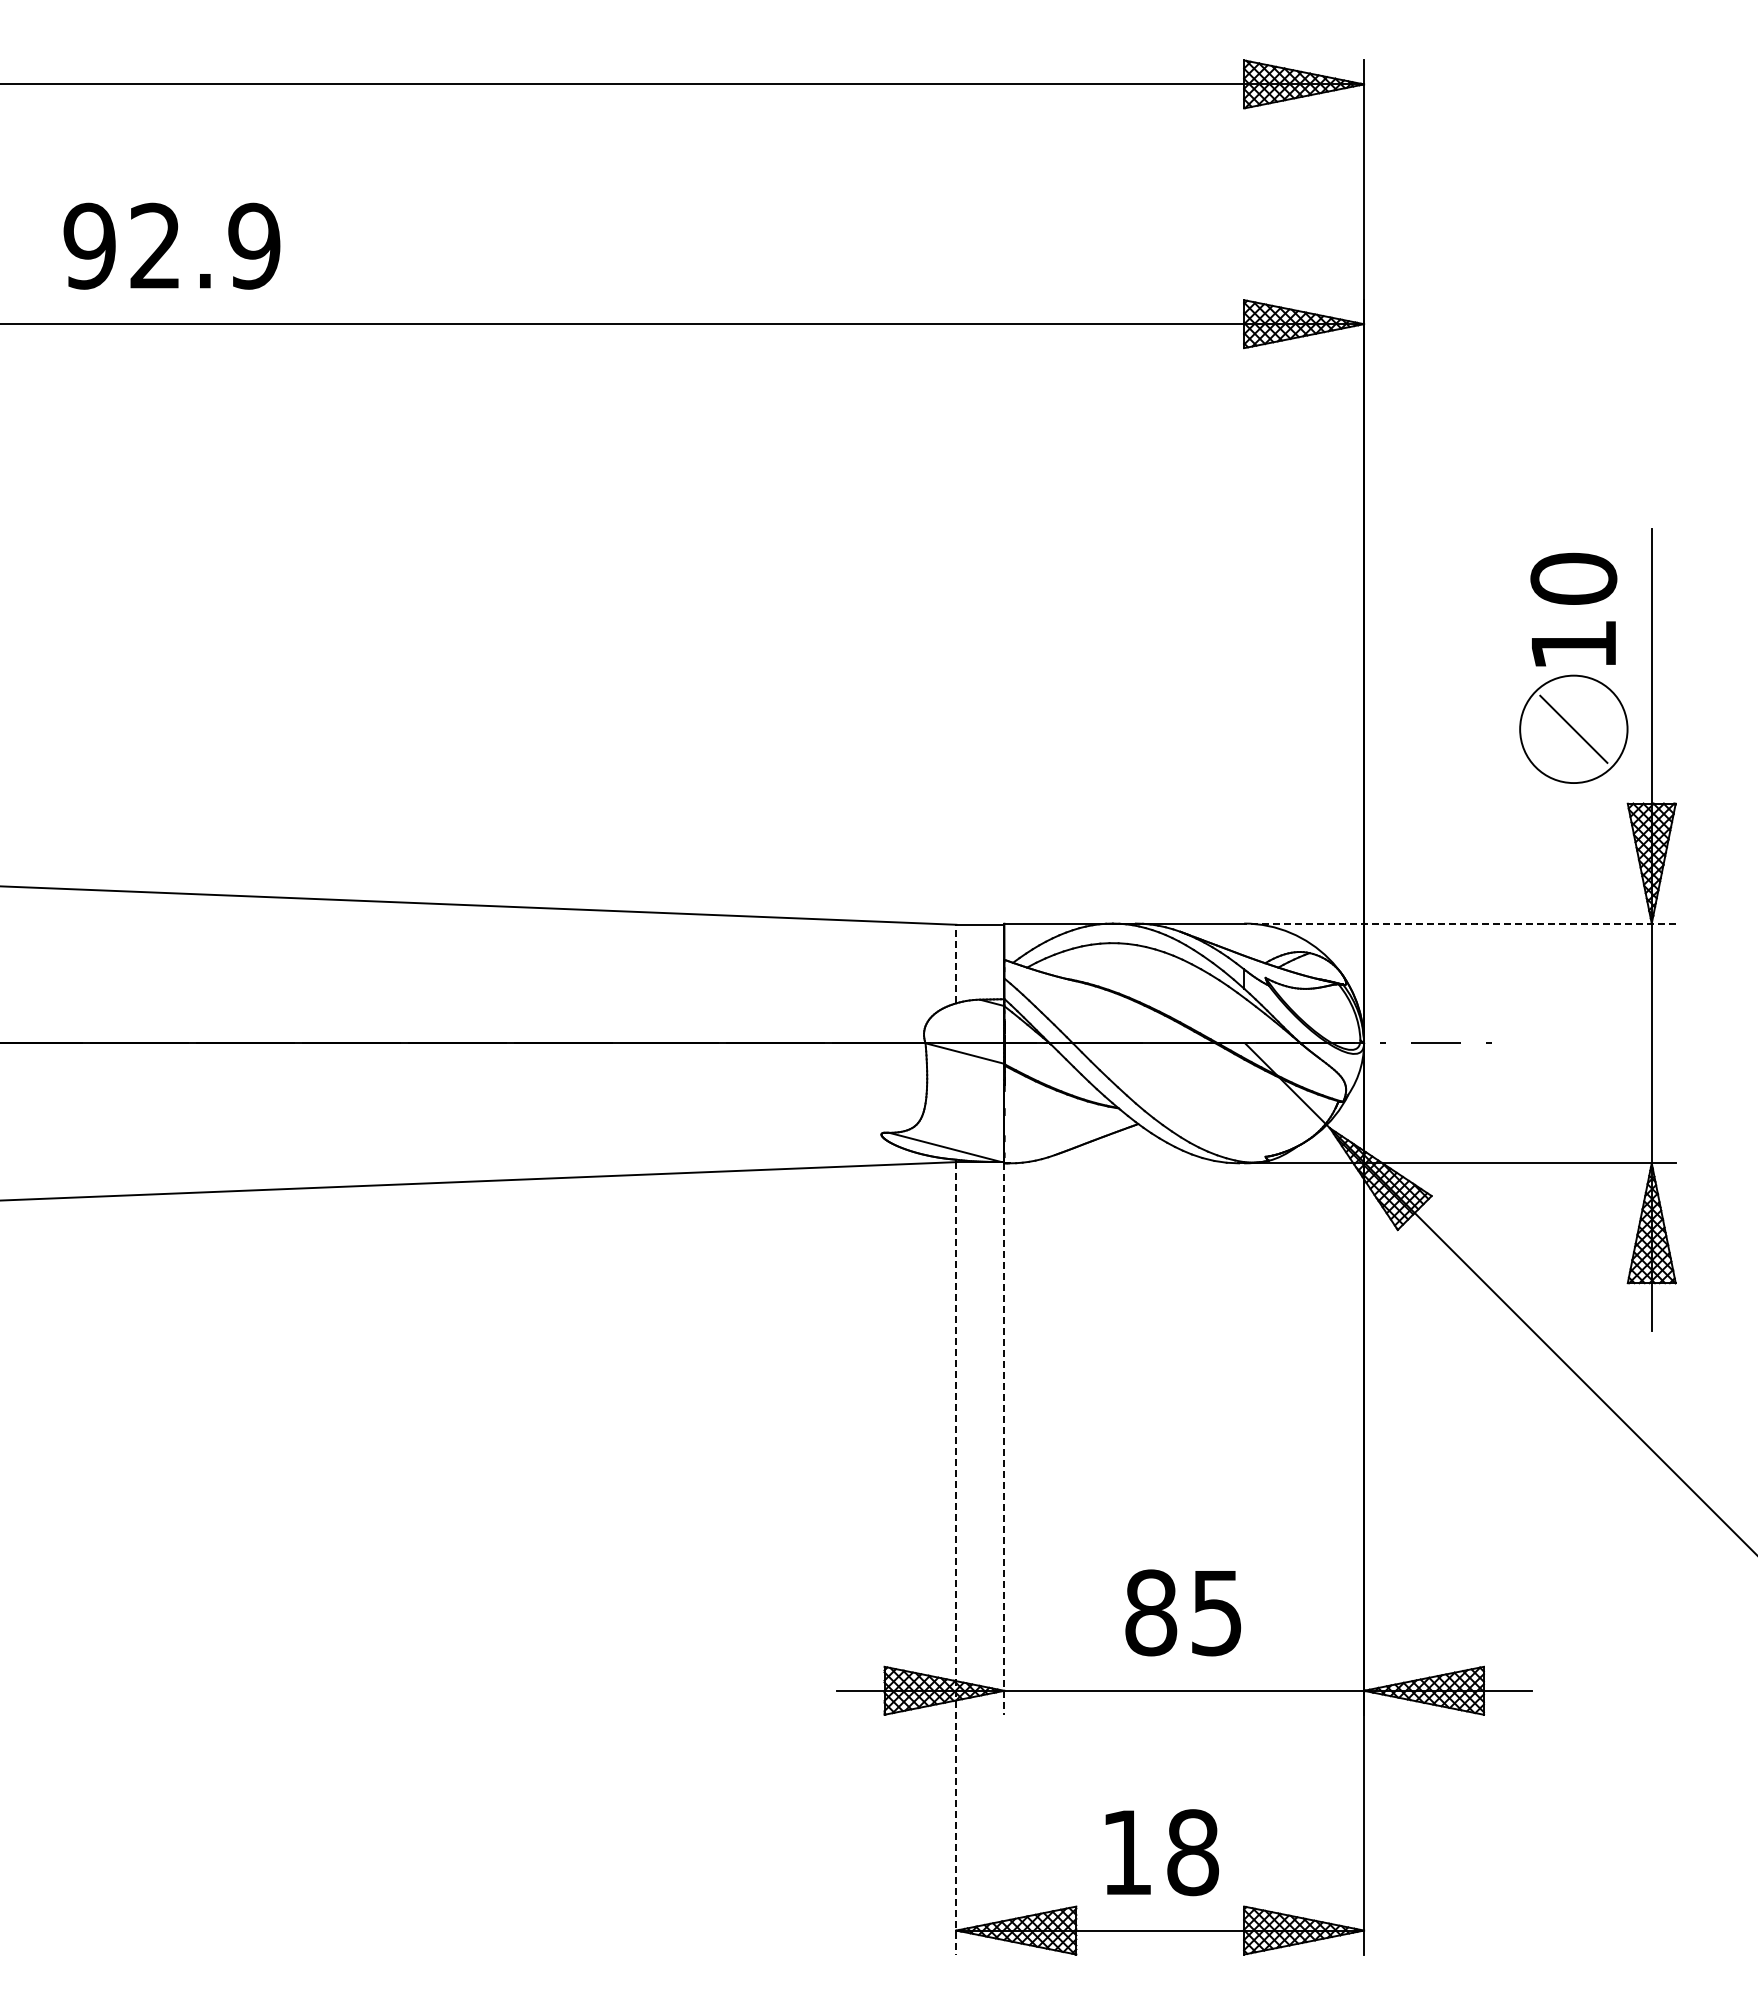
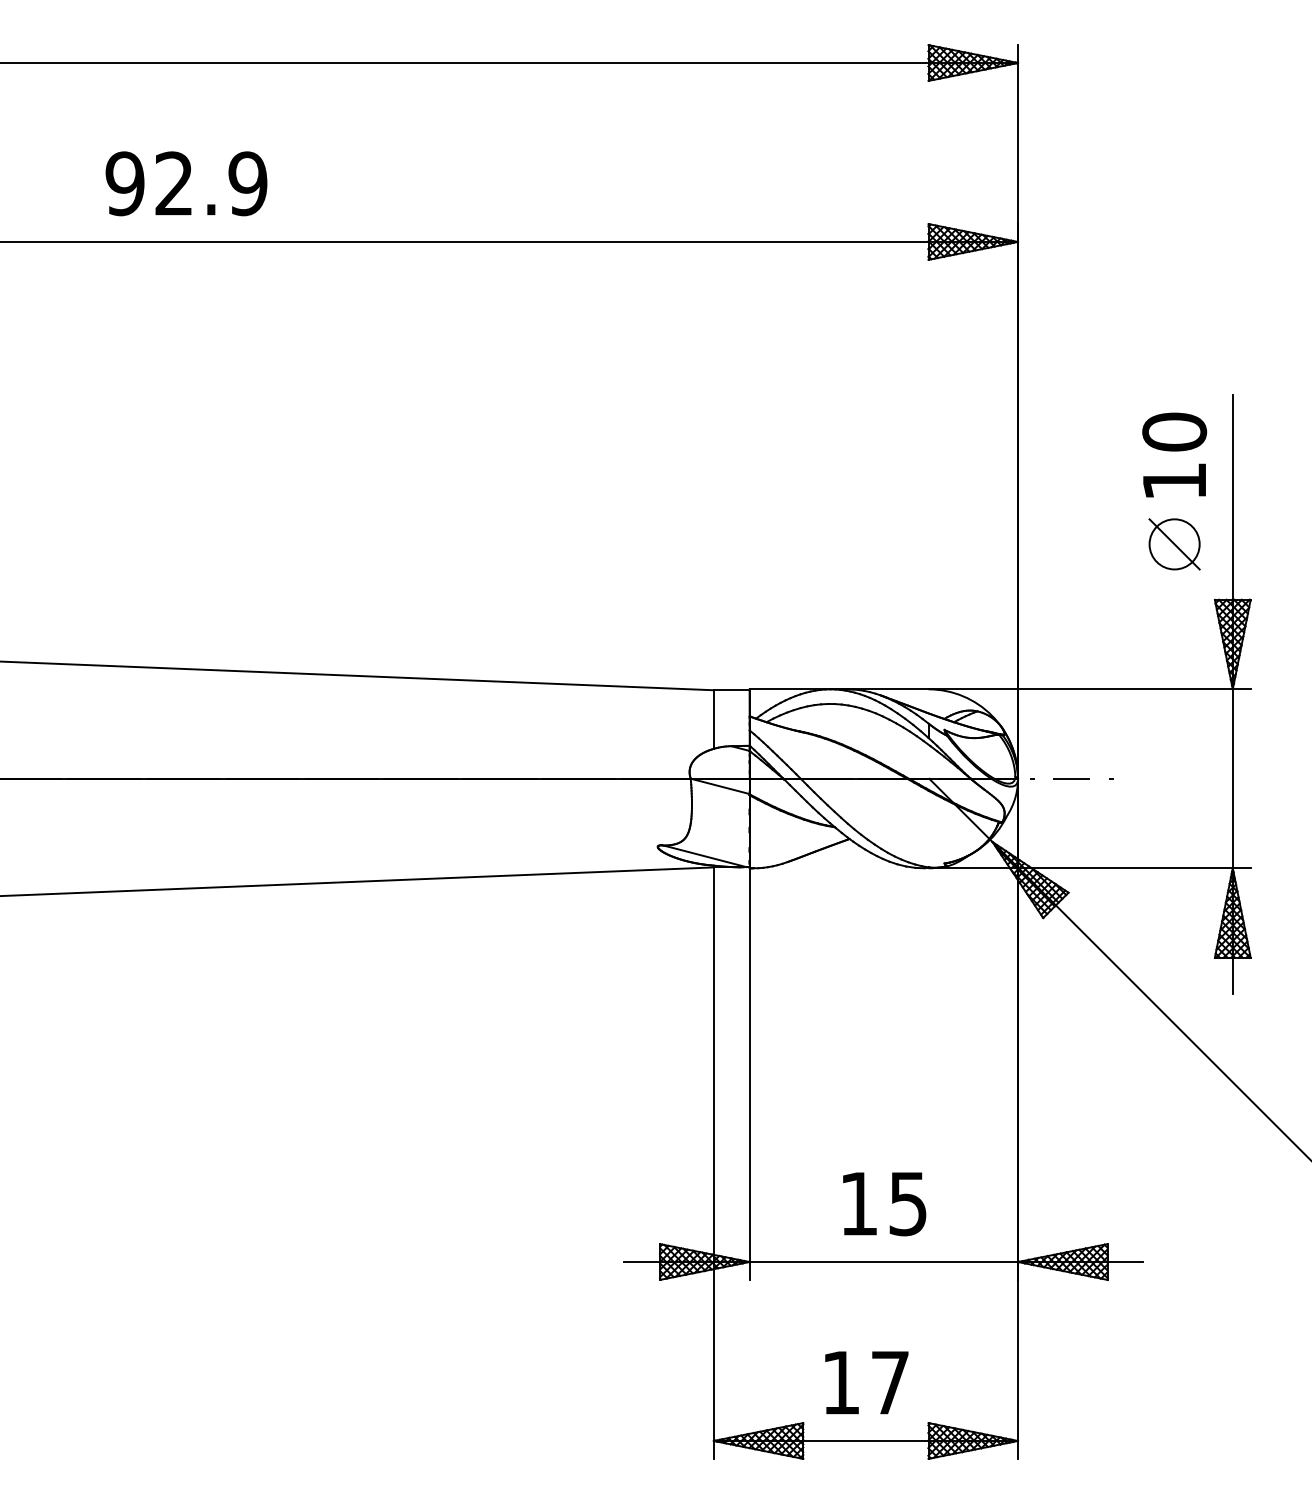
text: (171, 245) -> (186, 183), moved
circle: (1573, 728) -> (1174, 543), size x0.62
line: (1459, 923) -> (1089, 689), dashed -> solid
line: (956, 963) -> (713, 719), dashed -> solid
line: (1004, 1439) -> (749, 1074), dashed -> solid
line: (956, 1558) -> (713, 1163), dashed -> solid
text: (1151, 1612) -> (859, 1203), 85 -> 15
text: (1193, 1852) -> (890, 1382), 18 -> 17

